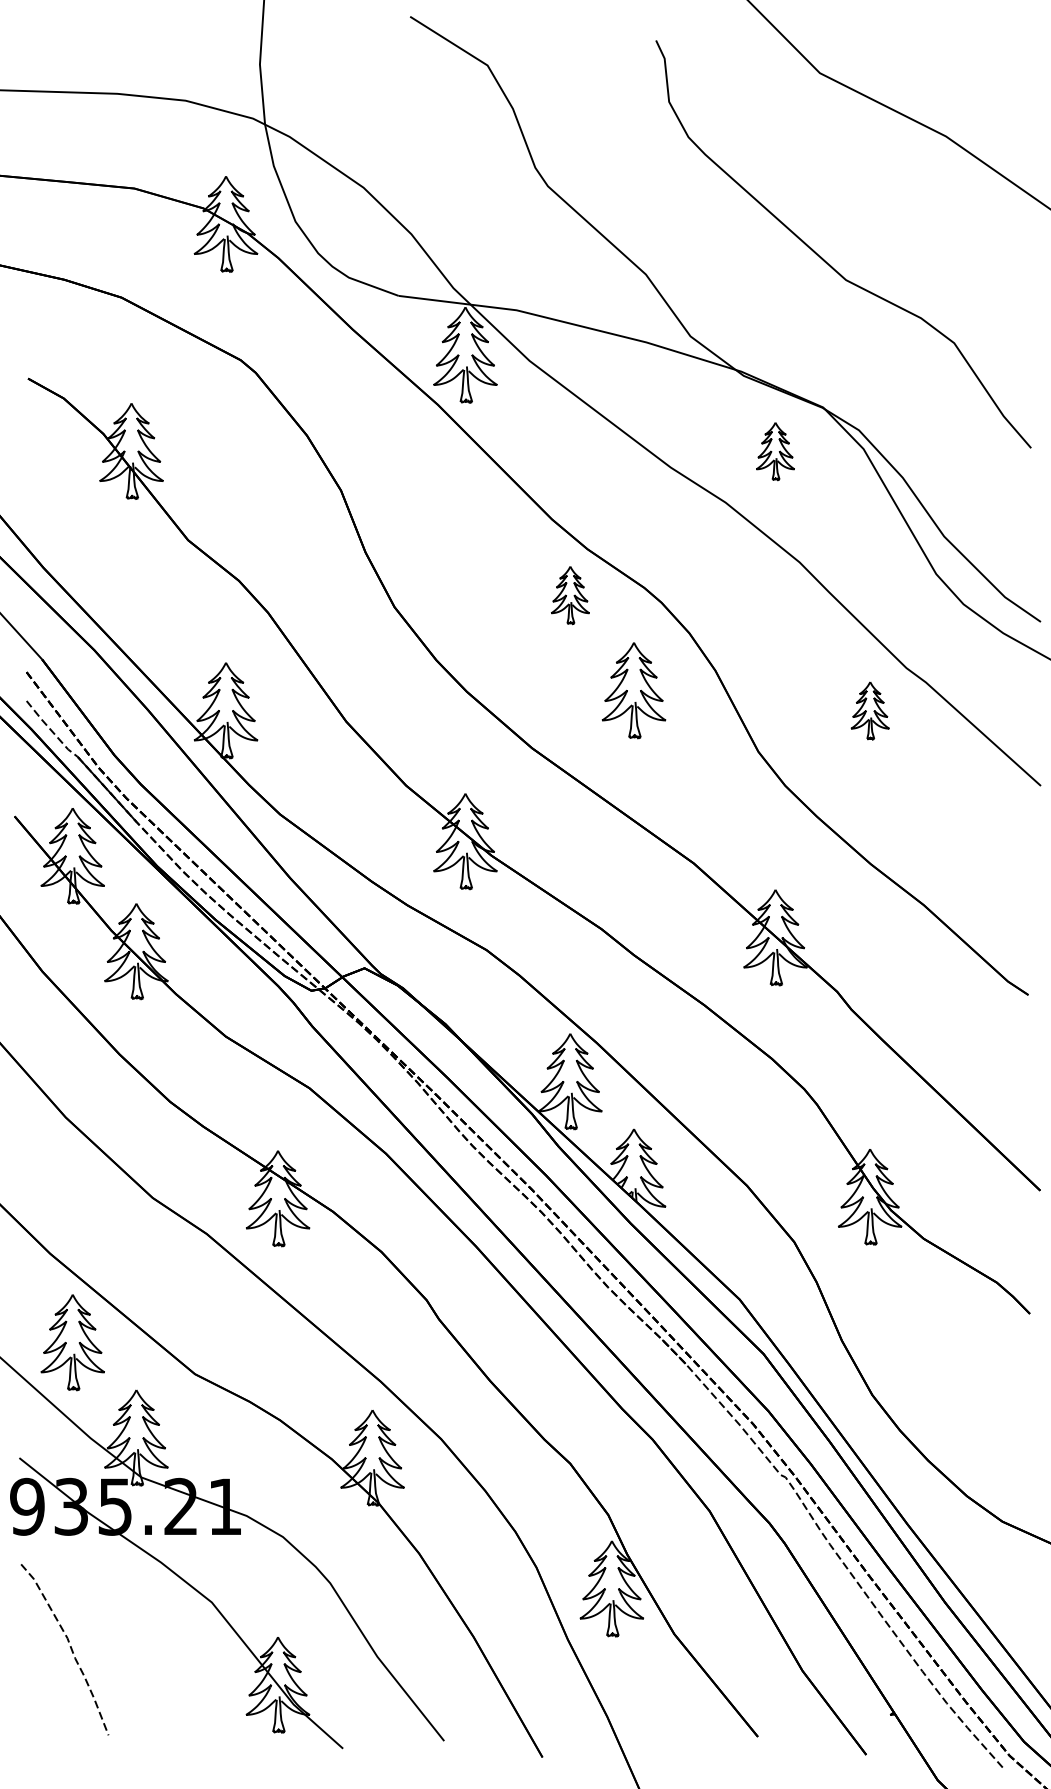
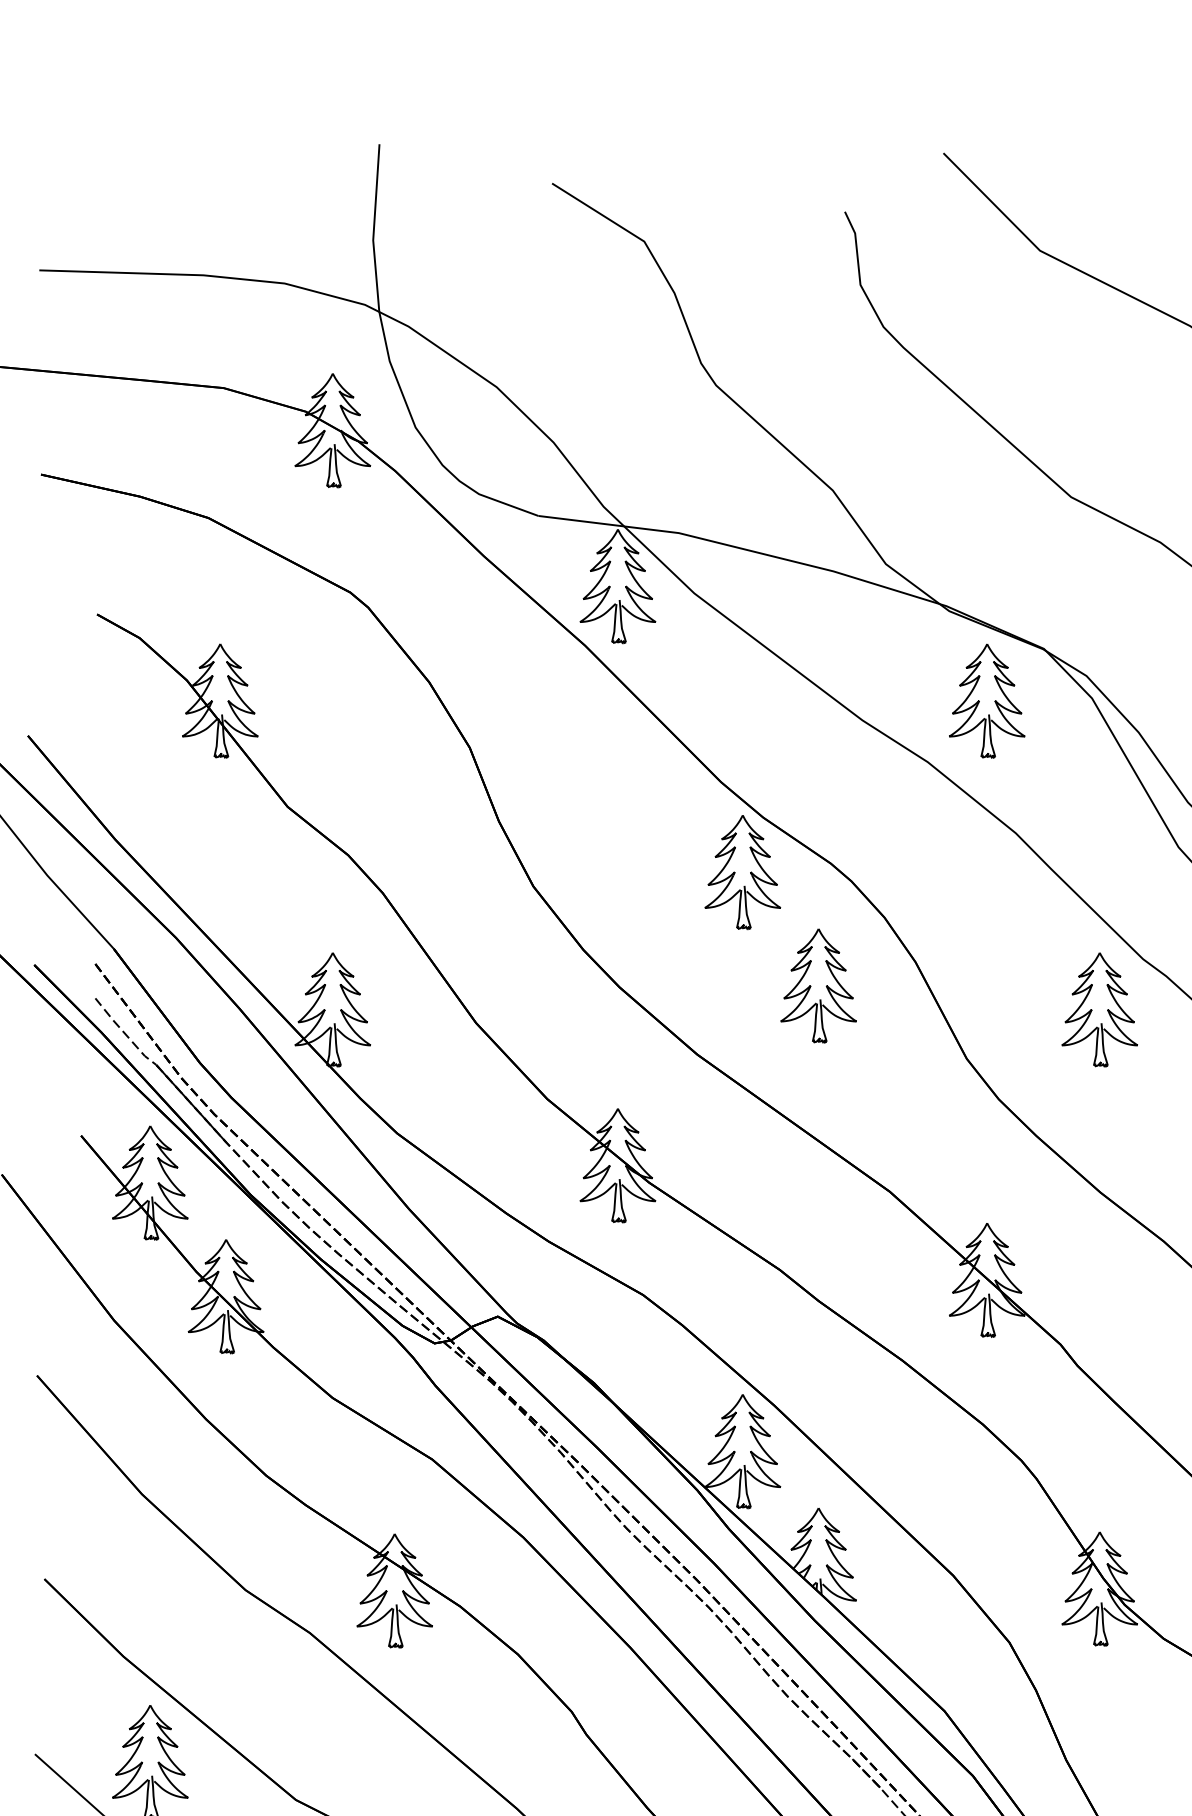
part: (775, 451) -> (987, 701), size x1.67
part: (570, 595) -> (743, 872), size x1.67
part: (870, 710) -> (1100, 1009), size x1.67

